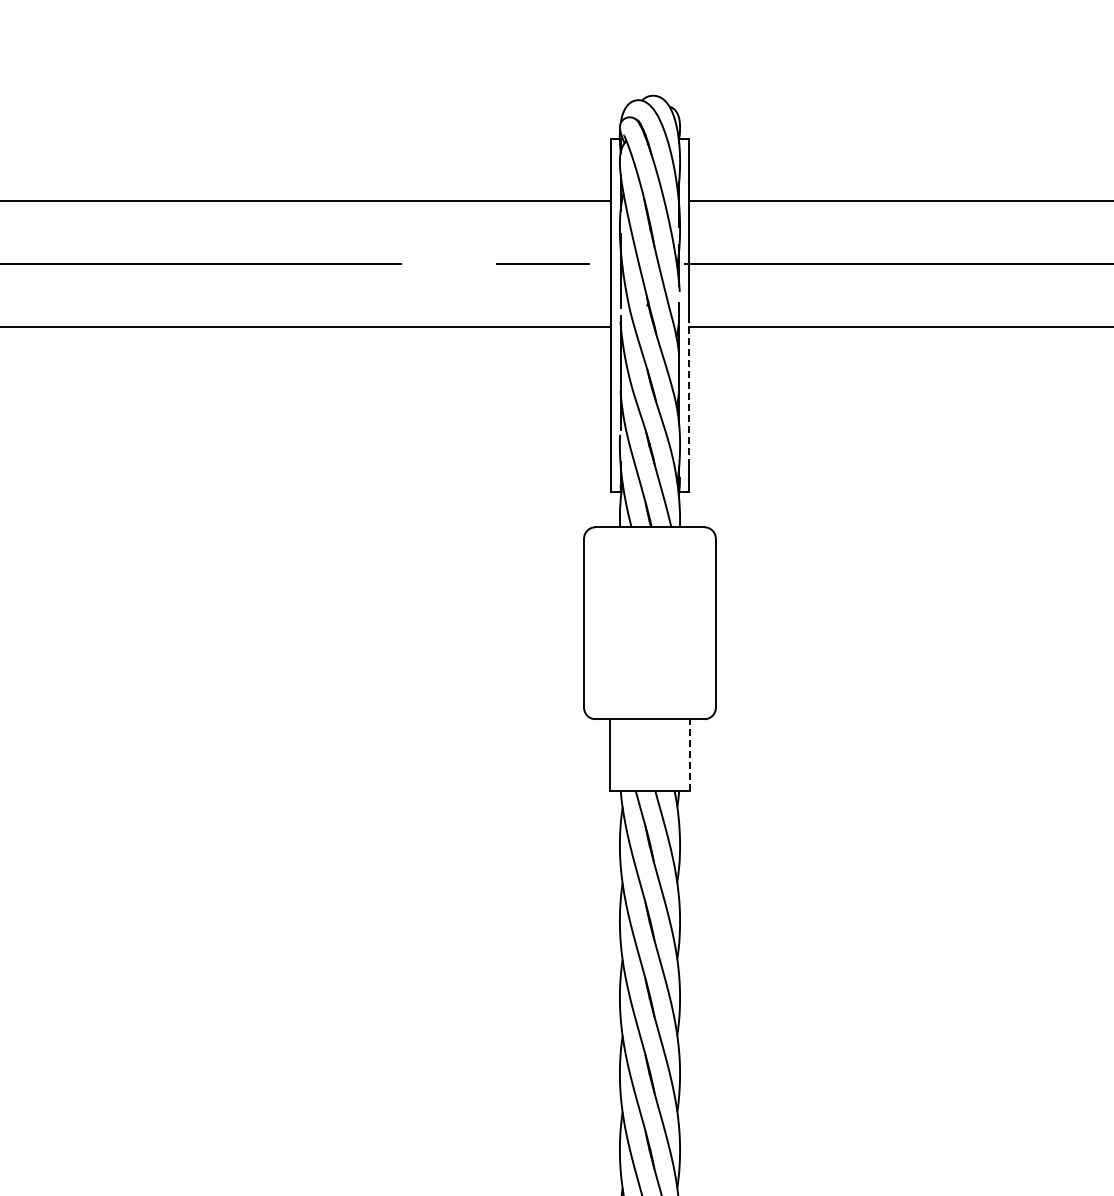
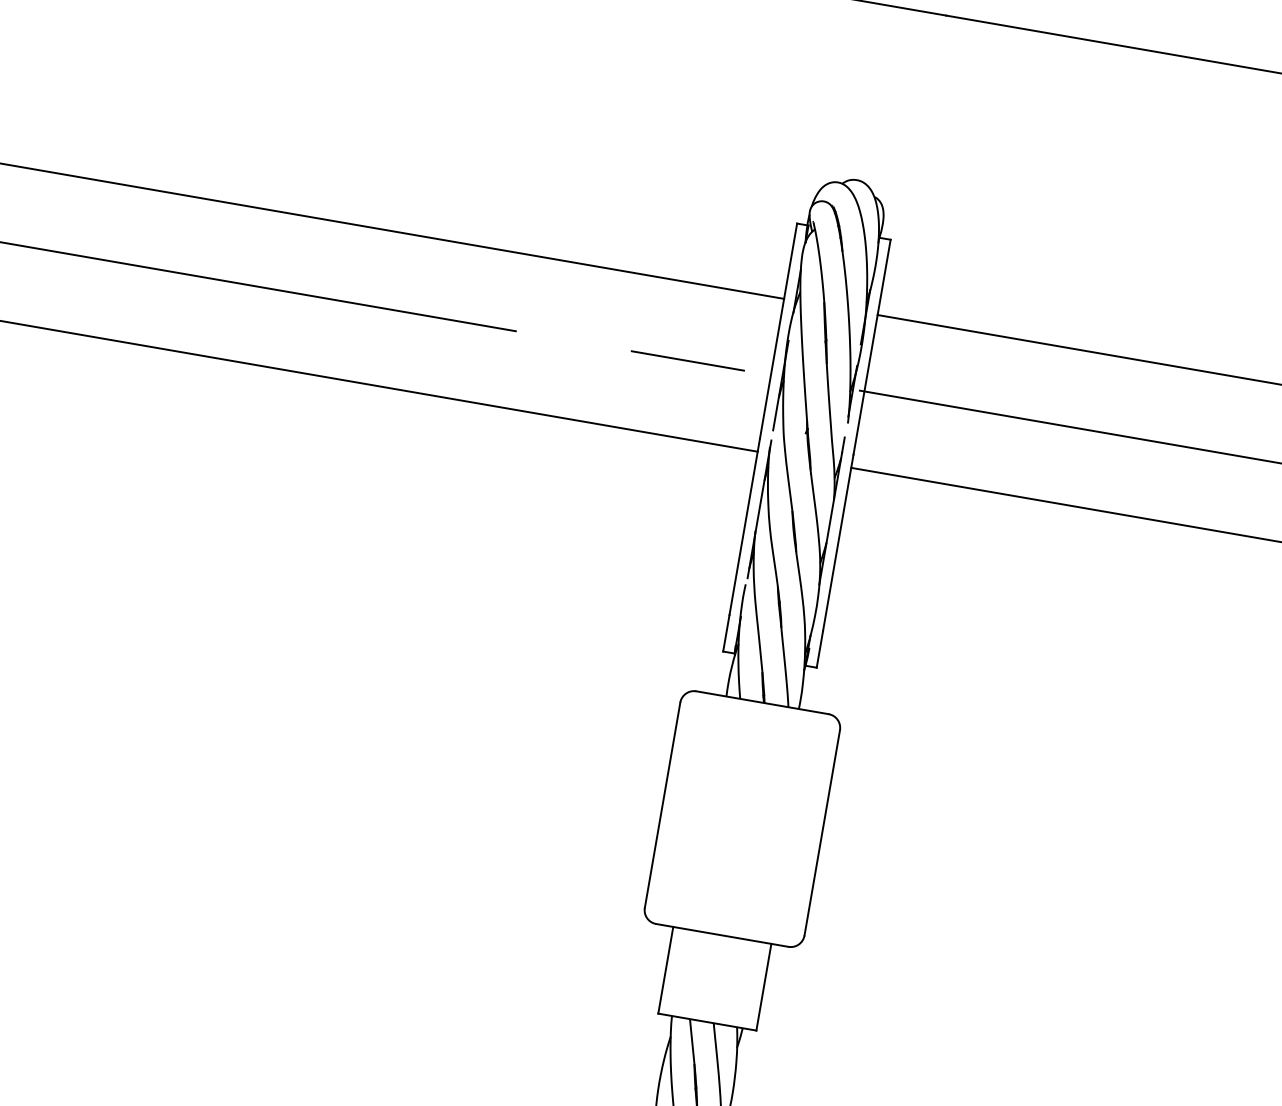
line: (688, 388) -> (838, 542), dashed -> solid
line: (690, 754) -> (764, 986), dashed -> solid

